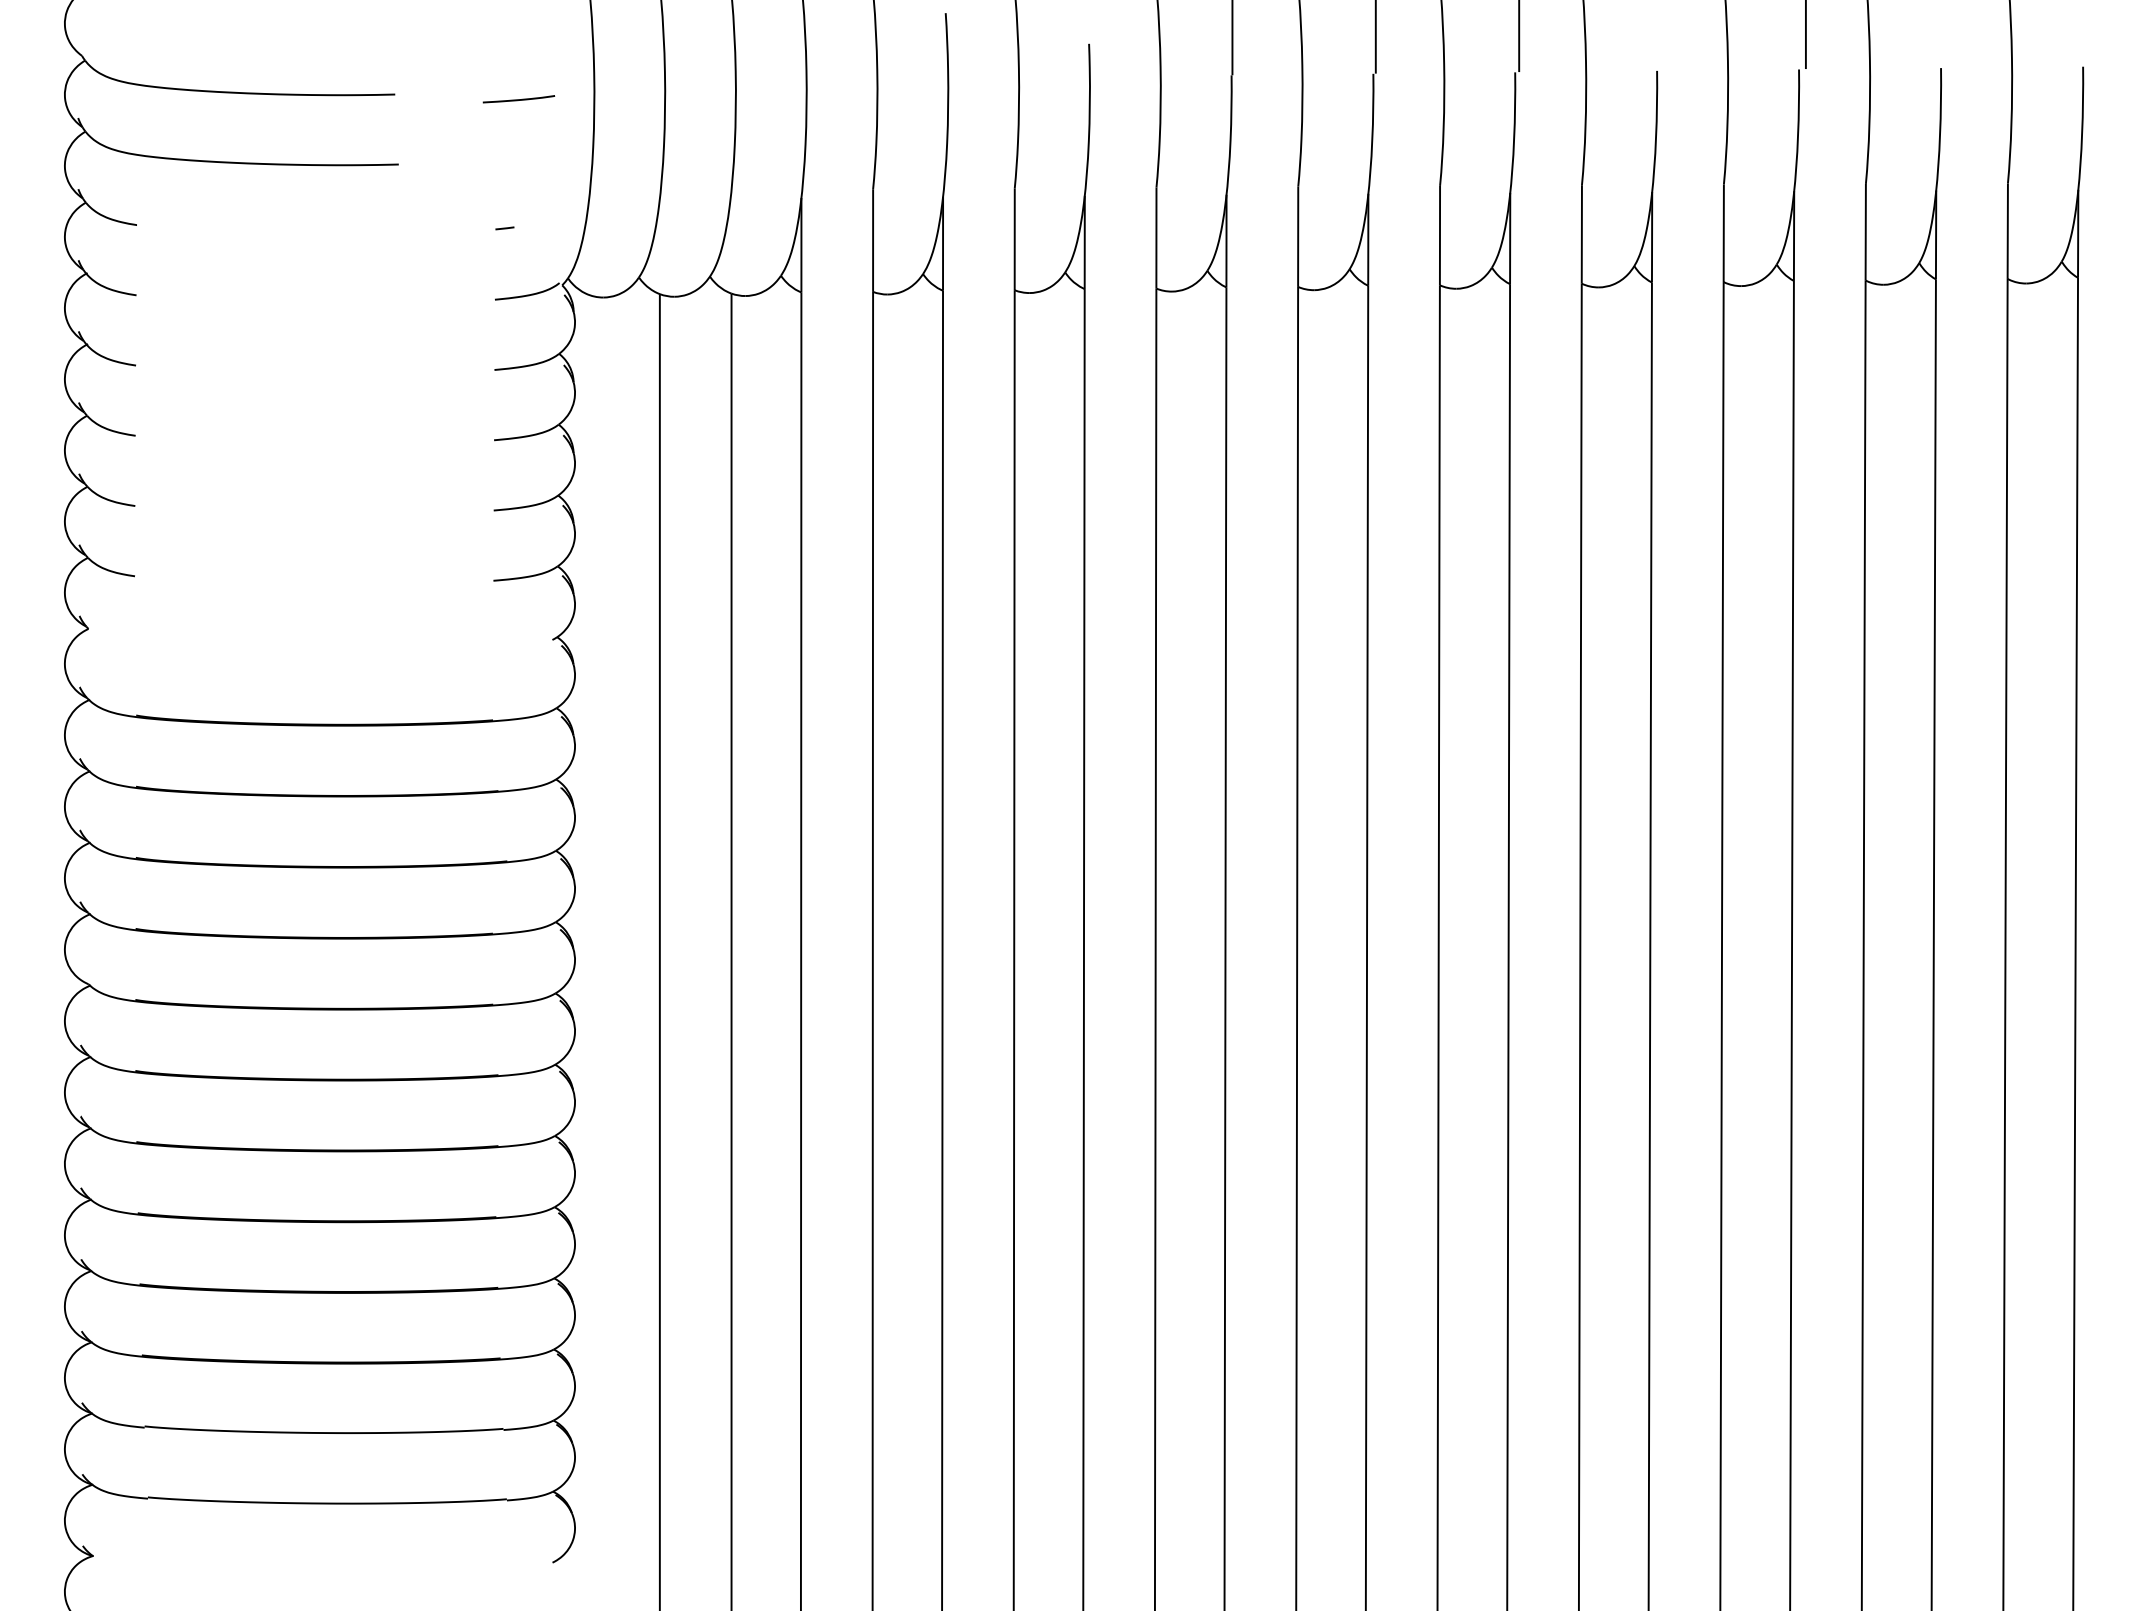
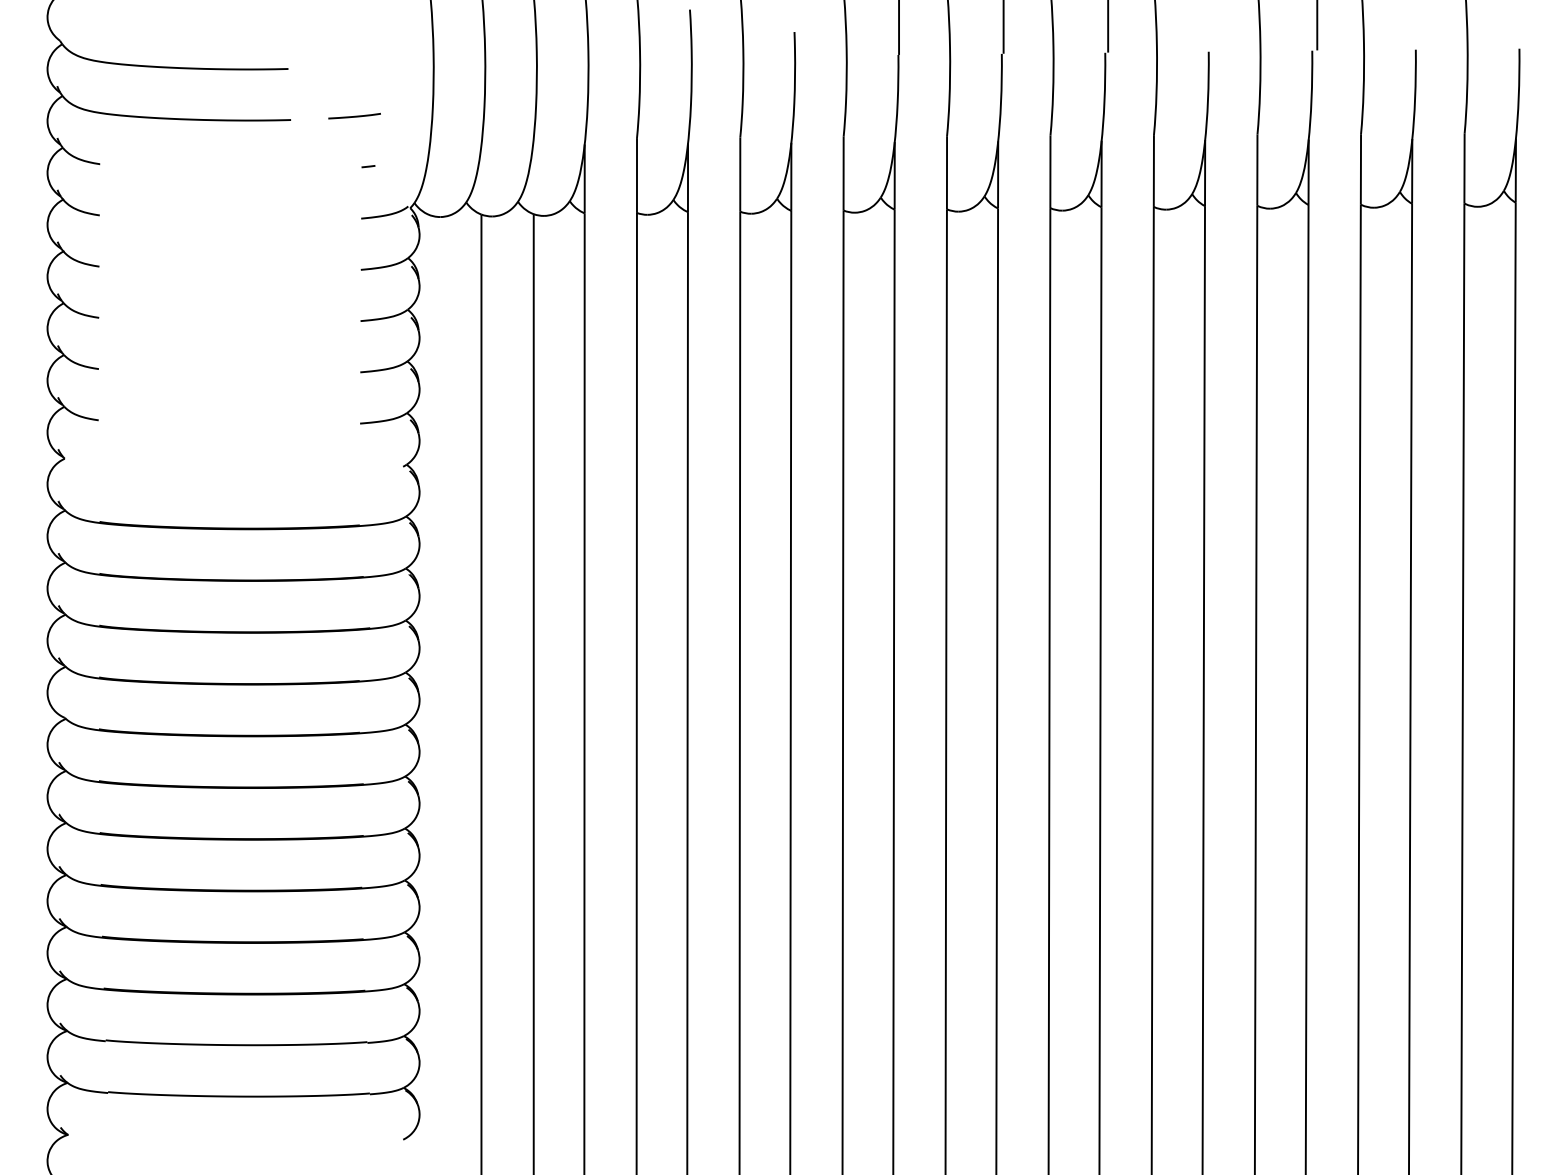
line: (518, 99) -> (354, 116), moved

